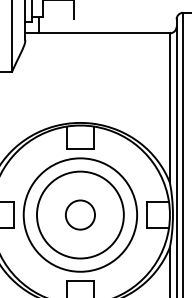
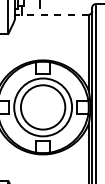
line: (96, 32) -> (51, 14), solid -> dashed
circle: (79, 215) -> (42, 107), removed

